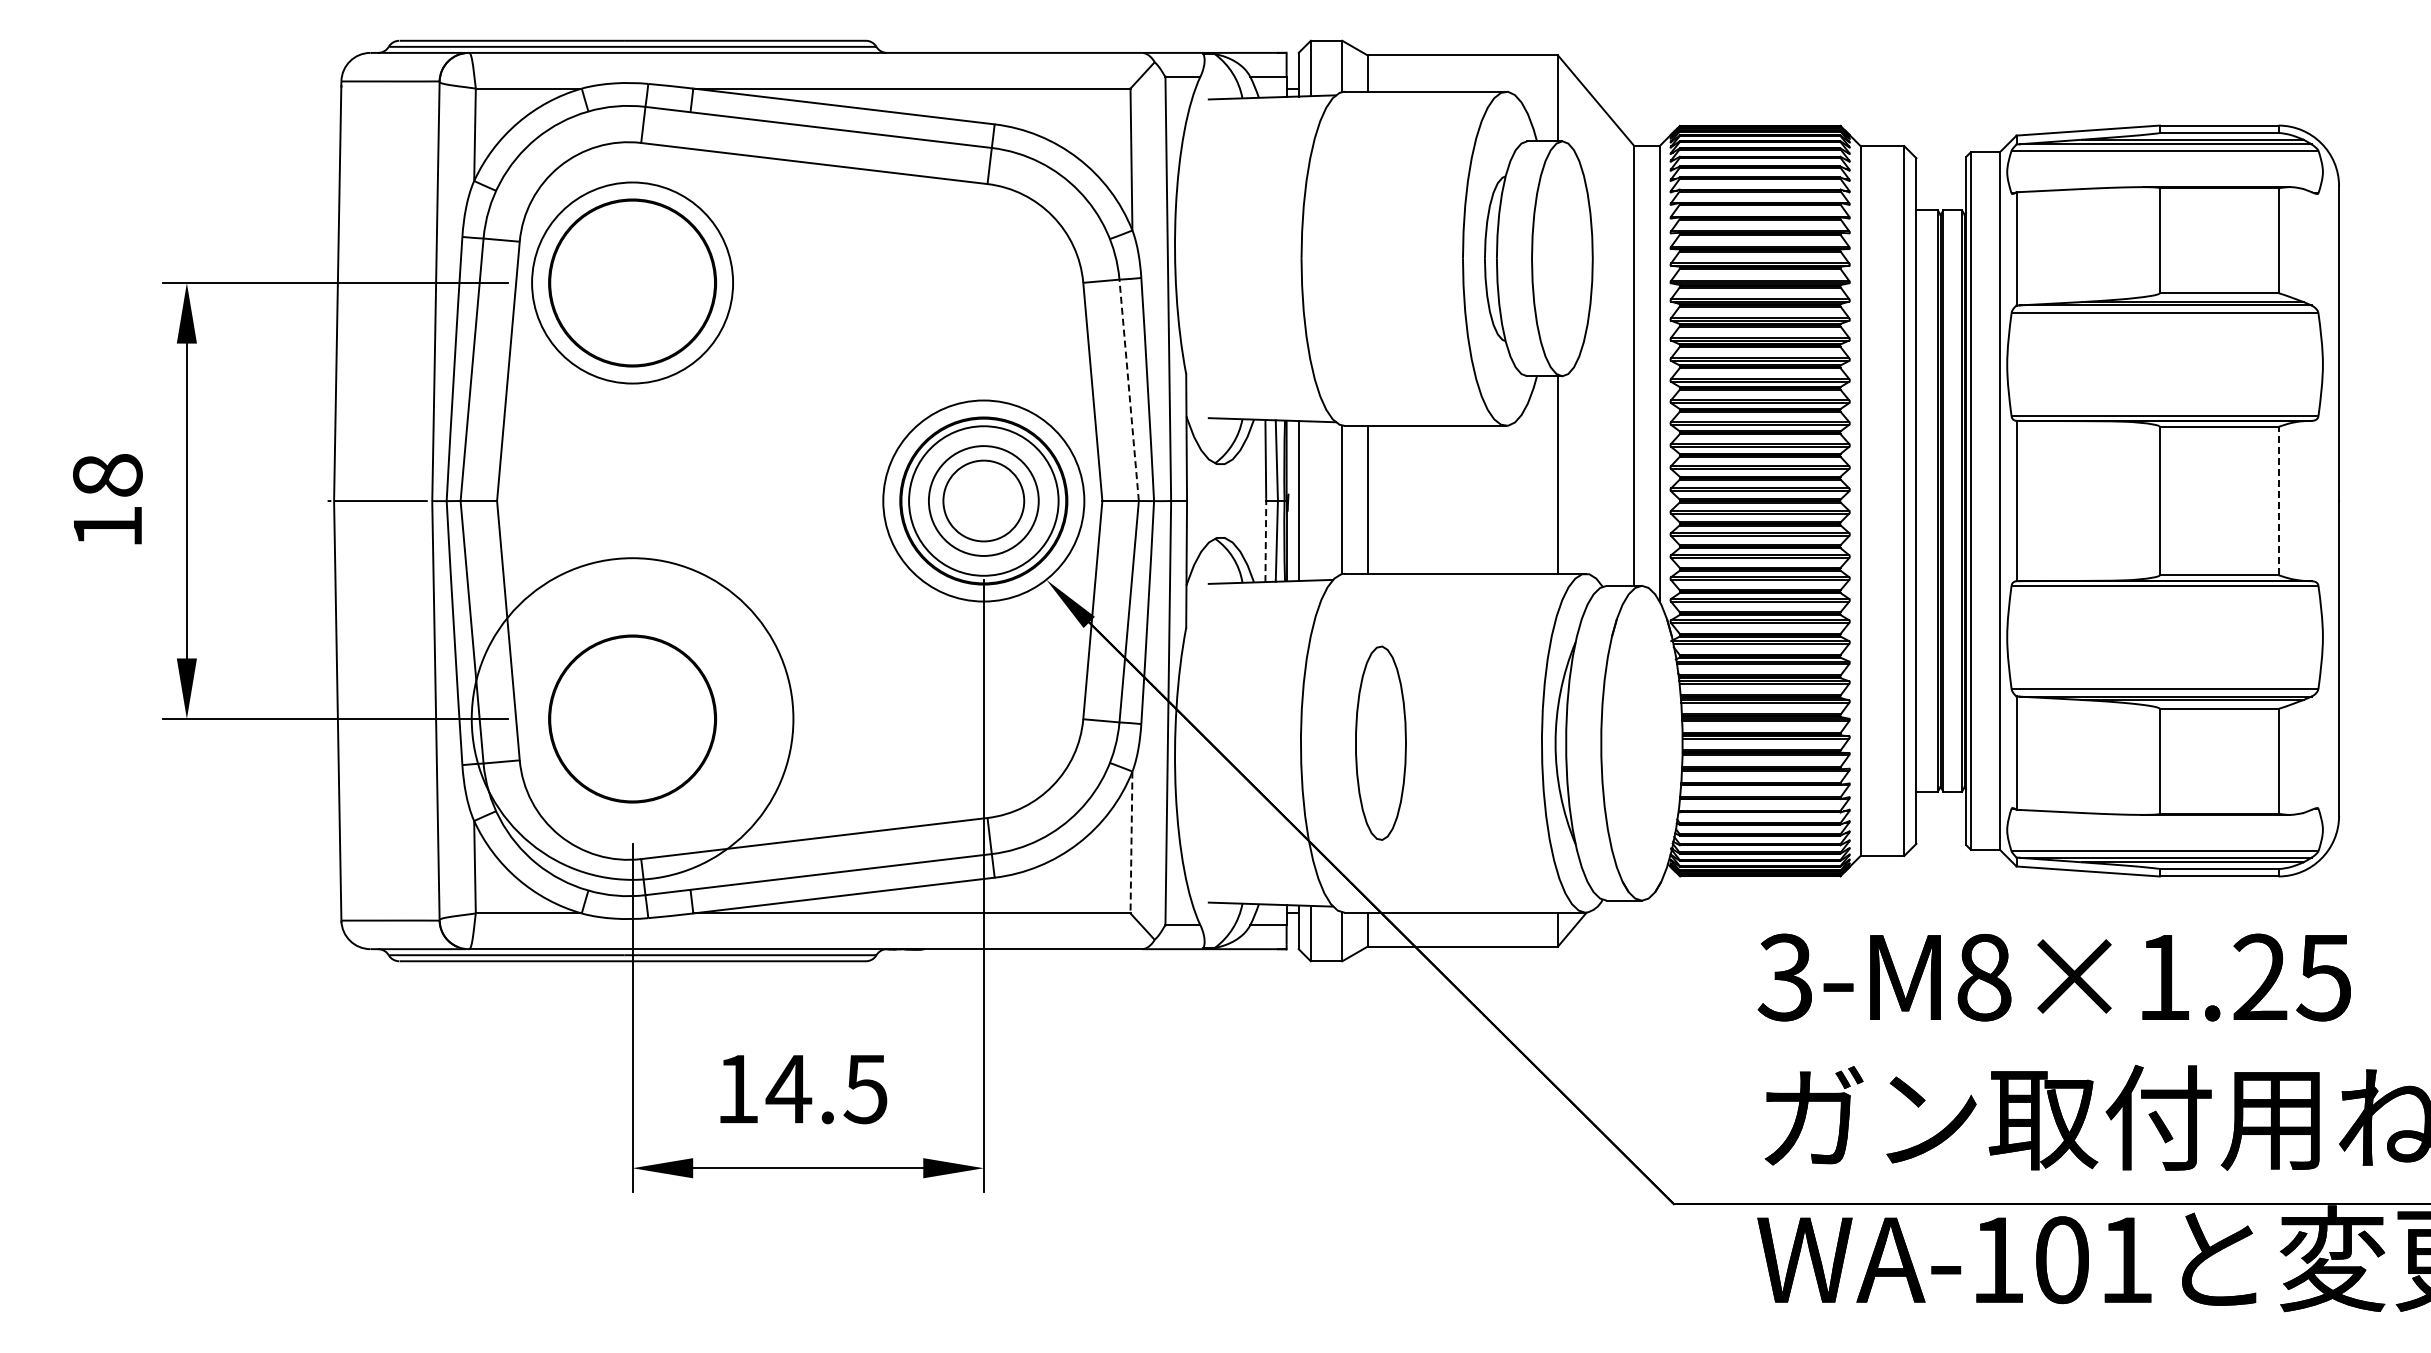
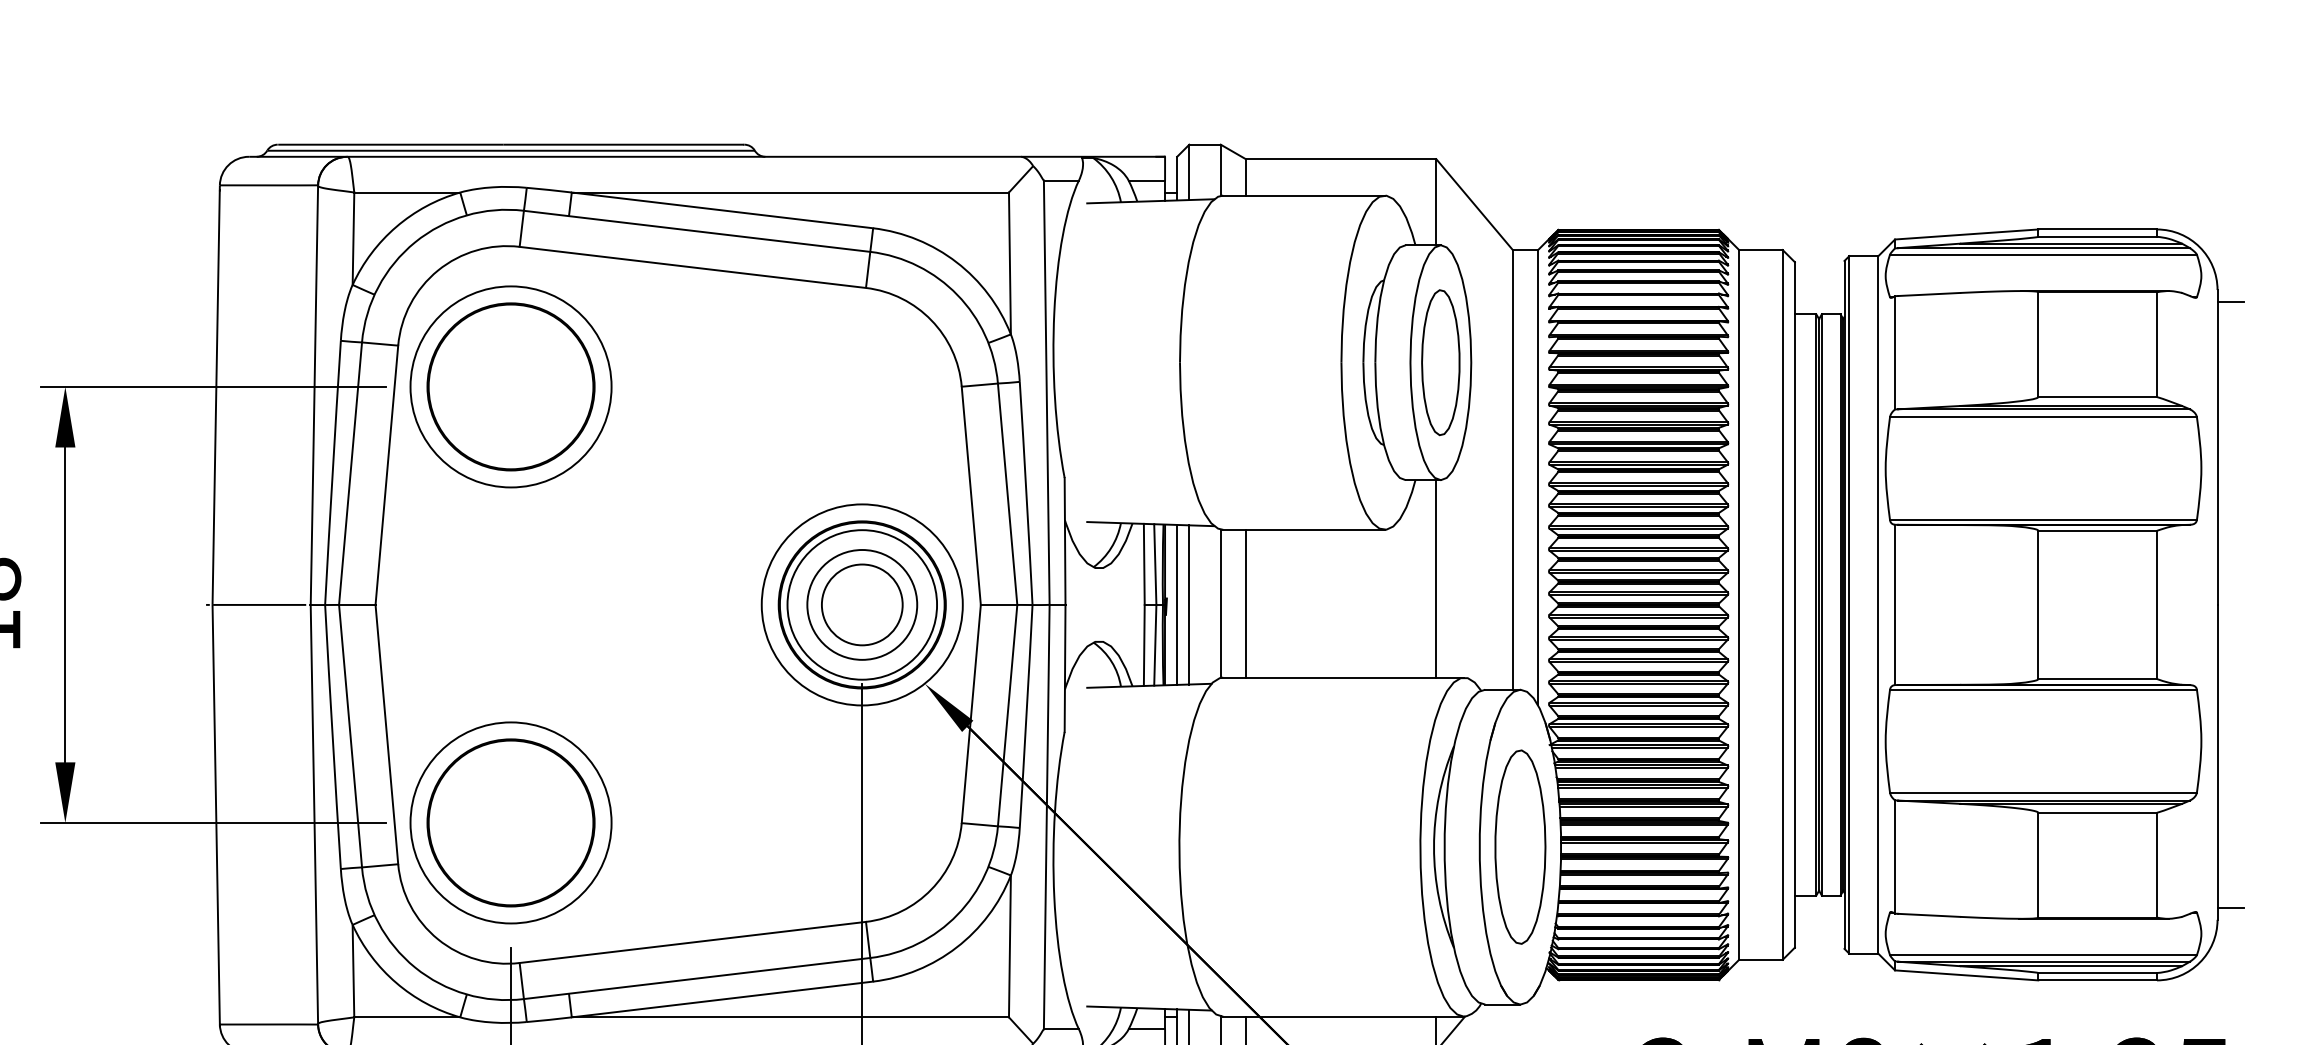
line: (2352, 198) -> (2230, 302), added
part: (1561, 258) -> (1439, 362), added
line: (1129, 389) -> (1007, 493), dashed -> solid
line: (1310, 500) -> (1188, 604), added
line: (2278, 500) -> (2156, 604), dashed -> solid
line: (1265, 541) -> (1143, 645), dashed -> solid
circle: (632, 718) -> (510, 822), size x0.62
part: (1380, 742) -> (1519, 846), moved
line: (2352, 803) -> (2230, 907), added
line: (1131, 842) -> (1009, 946), dashed -> solid

